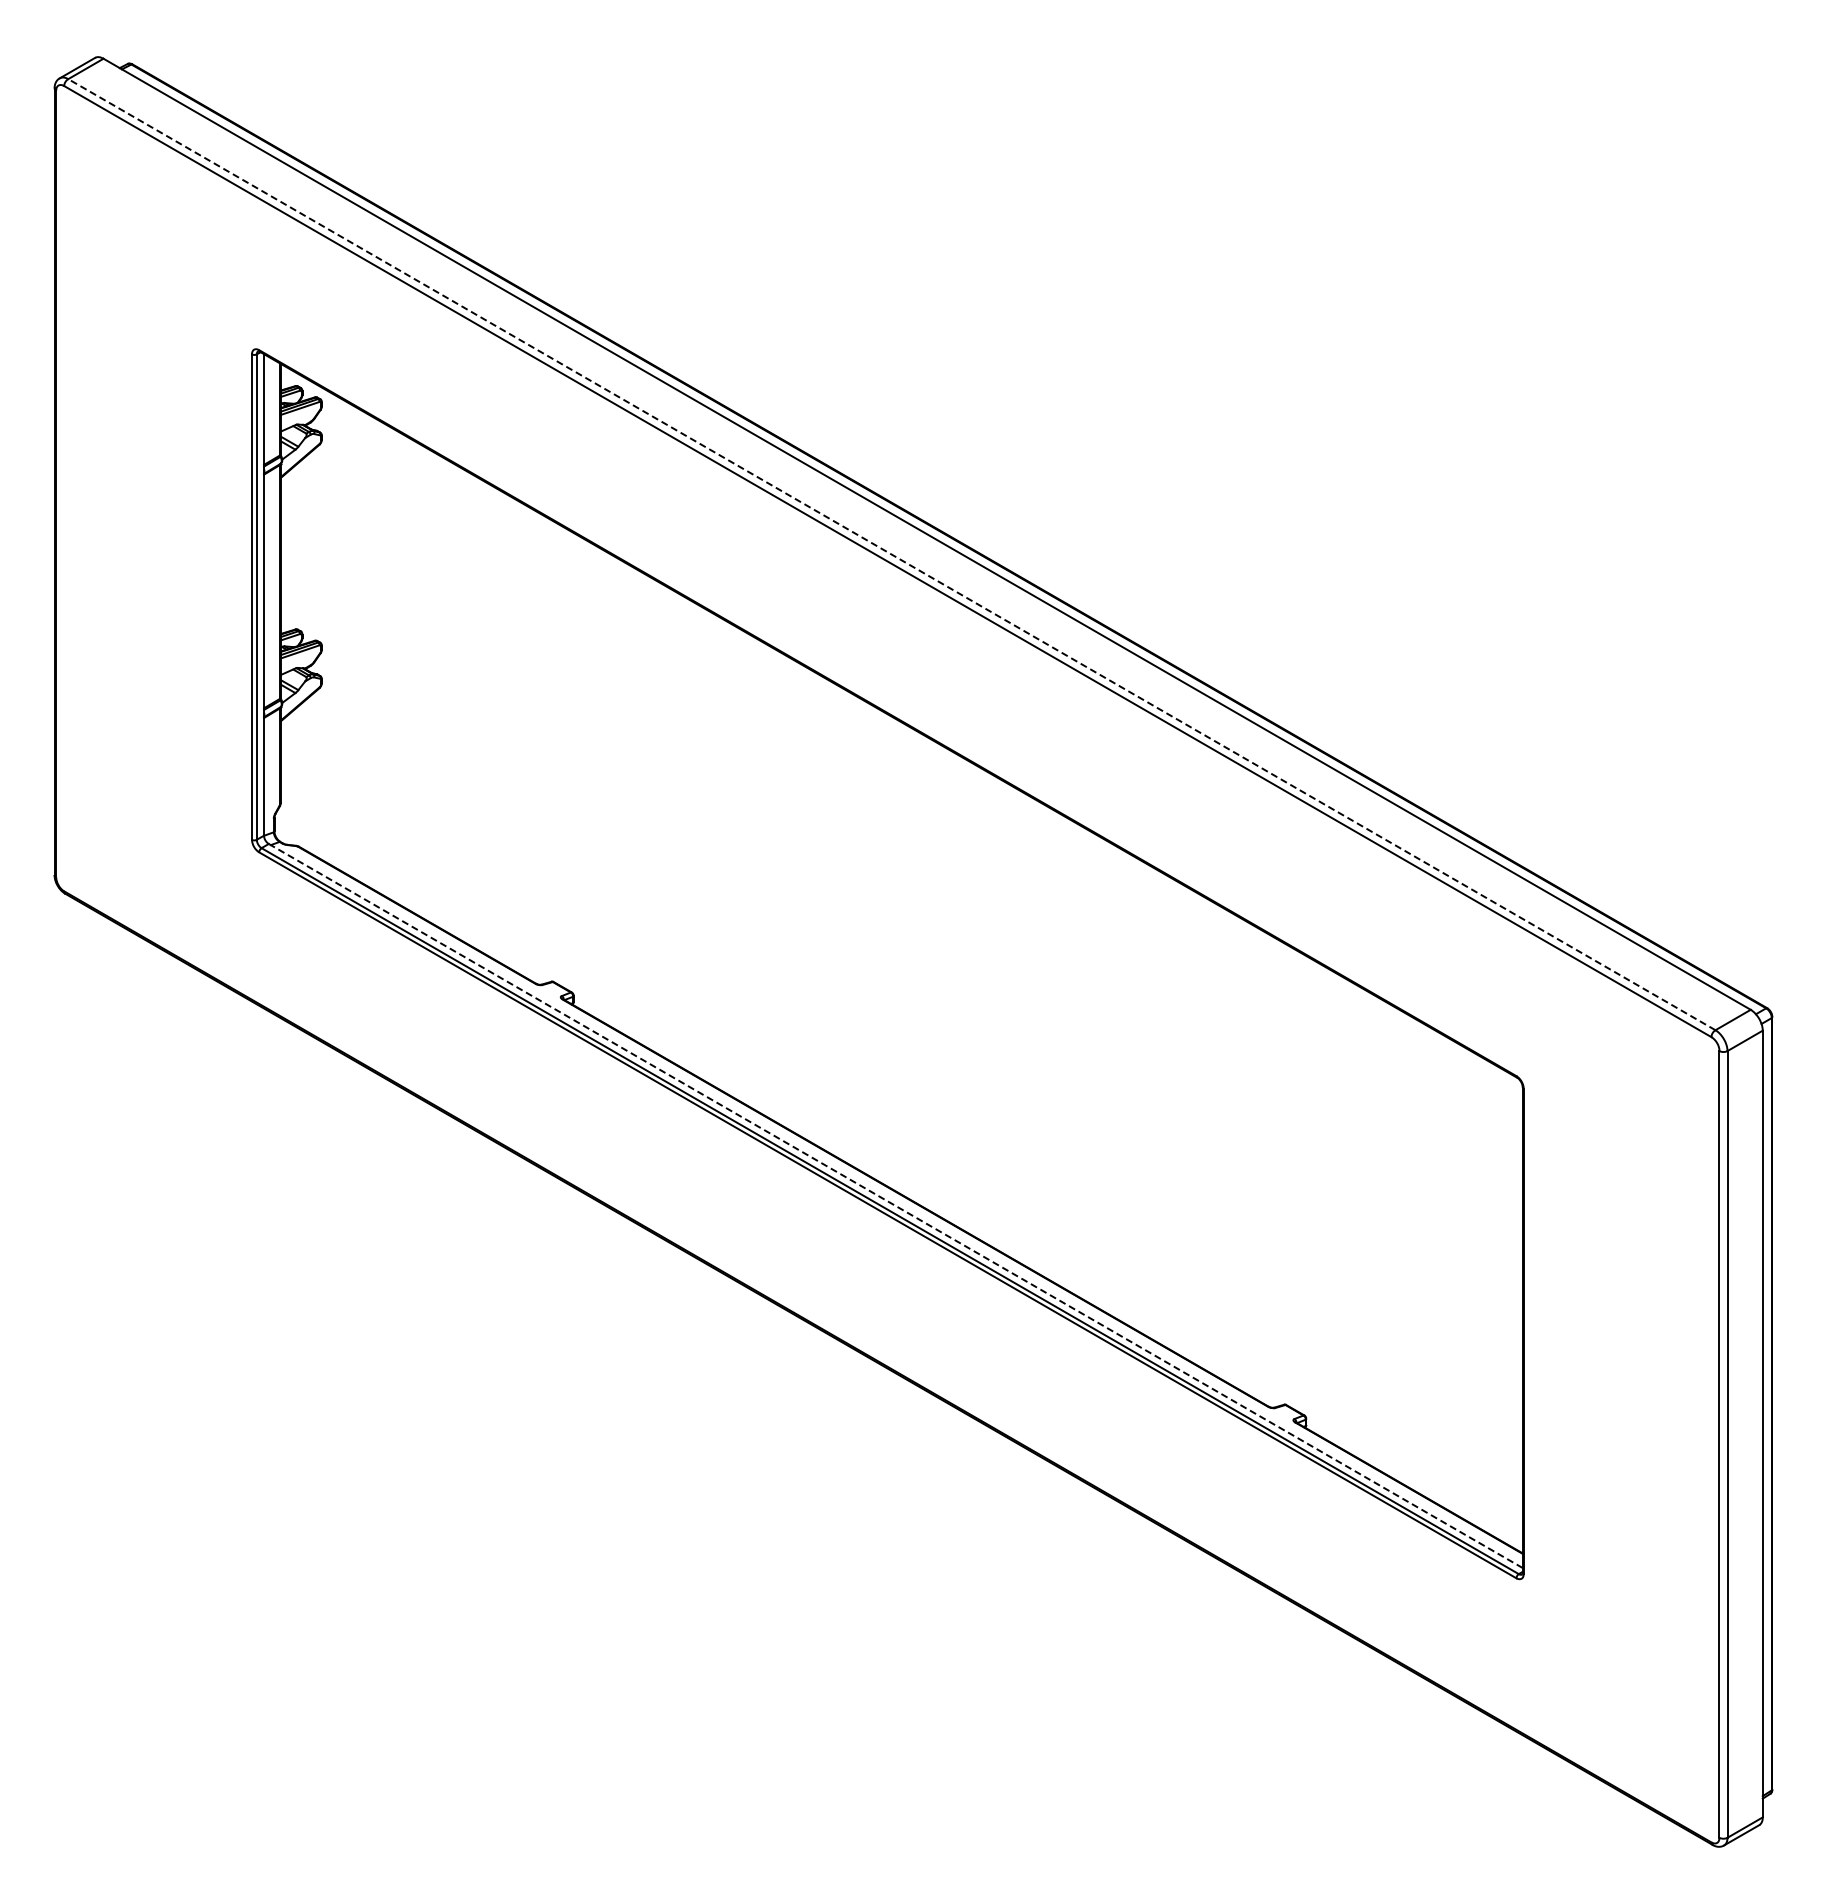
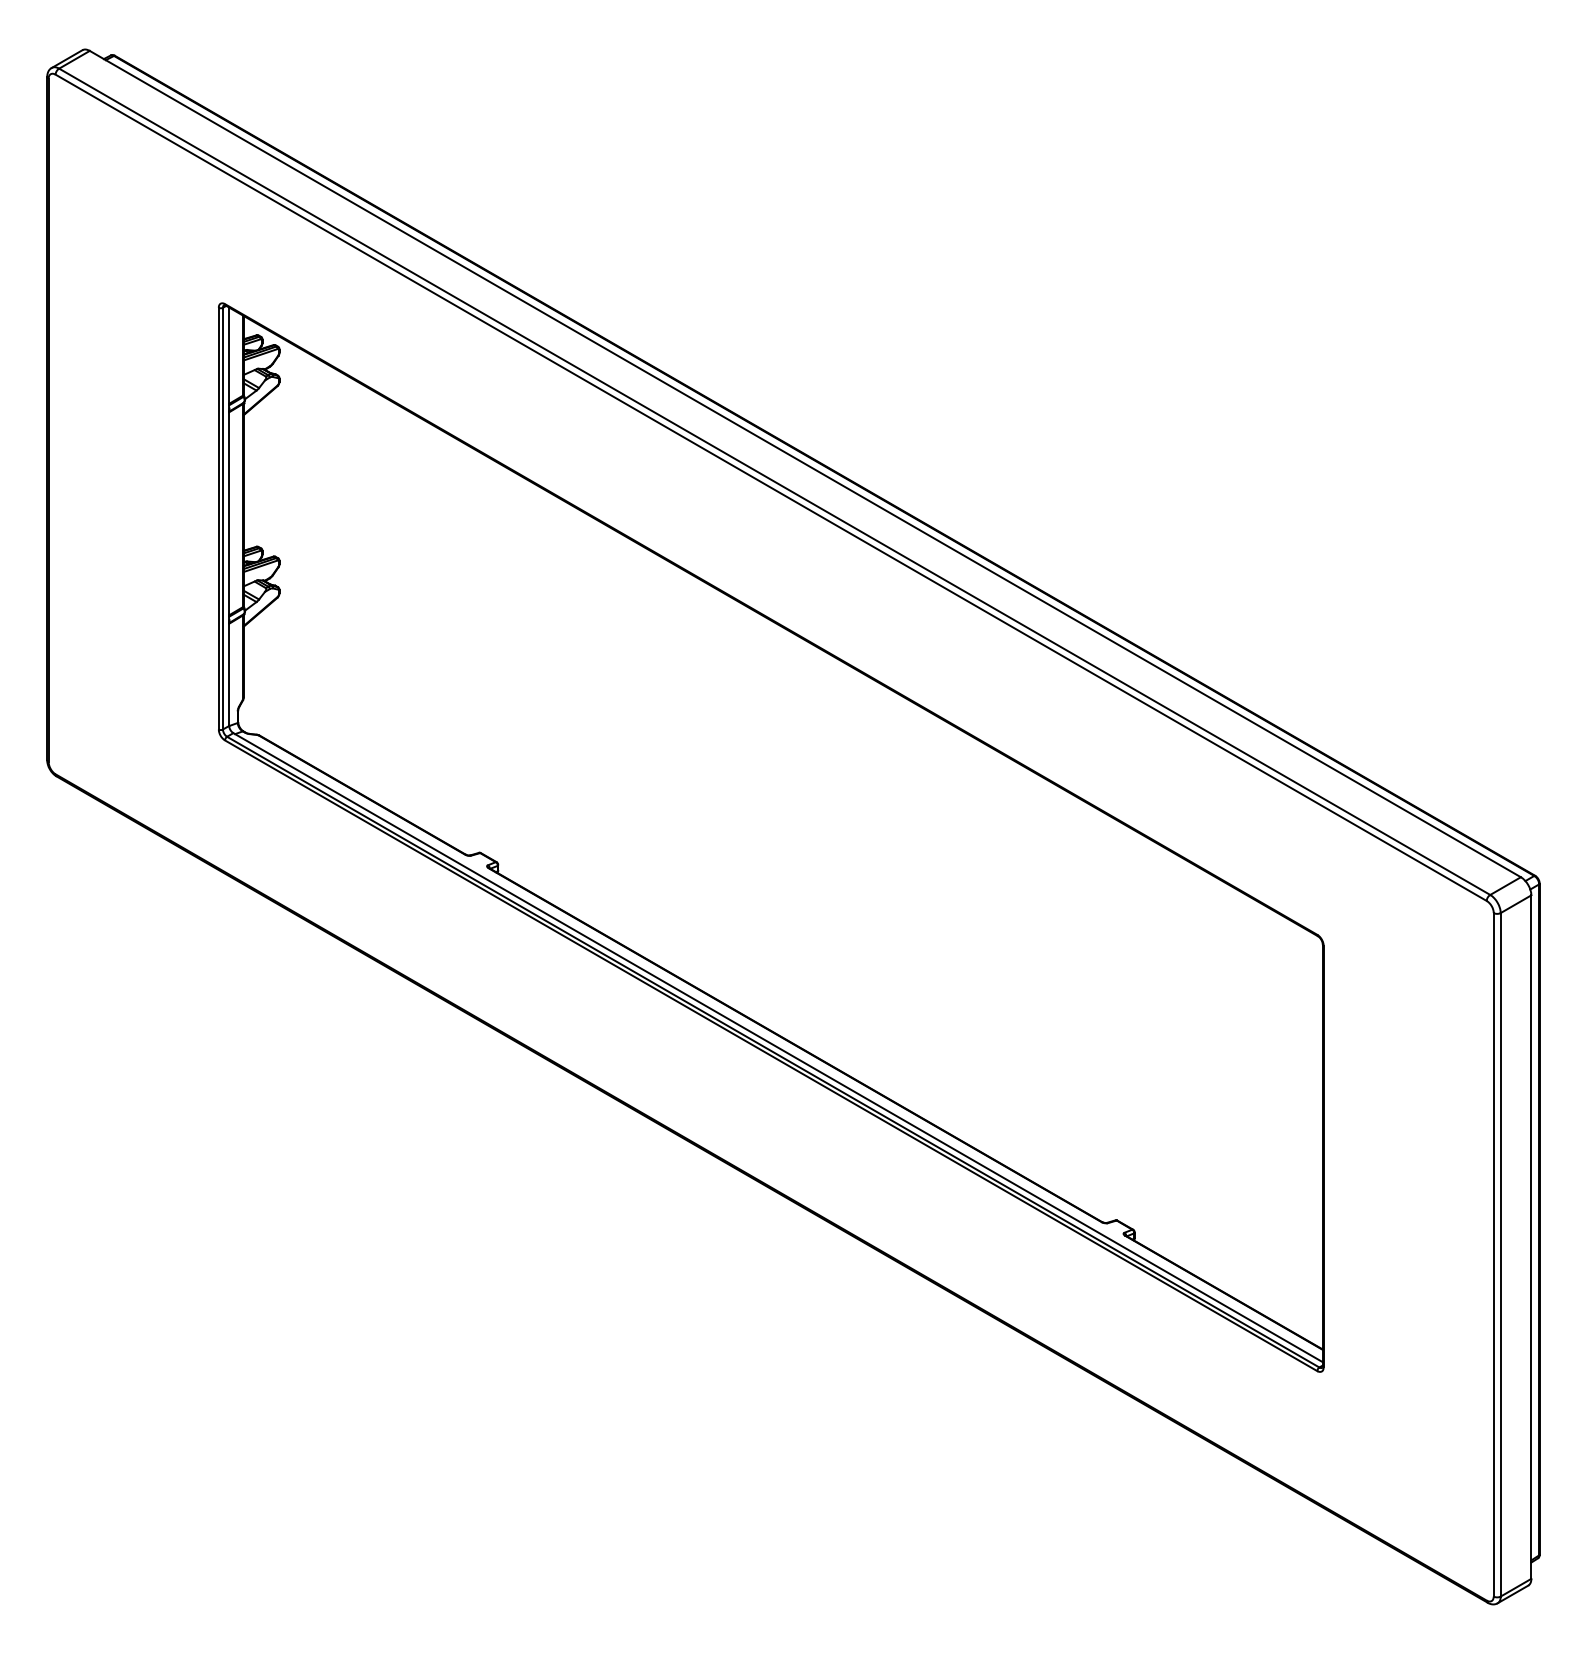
line: (891, 554) -> (774, 481), dashed -> solid
line: (895, 1205) -> (777, 1047), dashed -> solid

